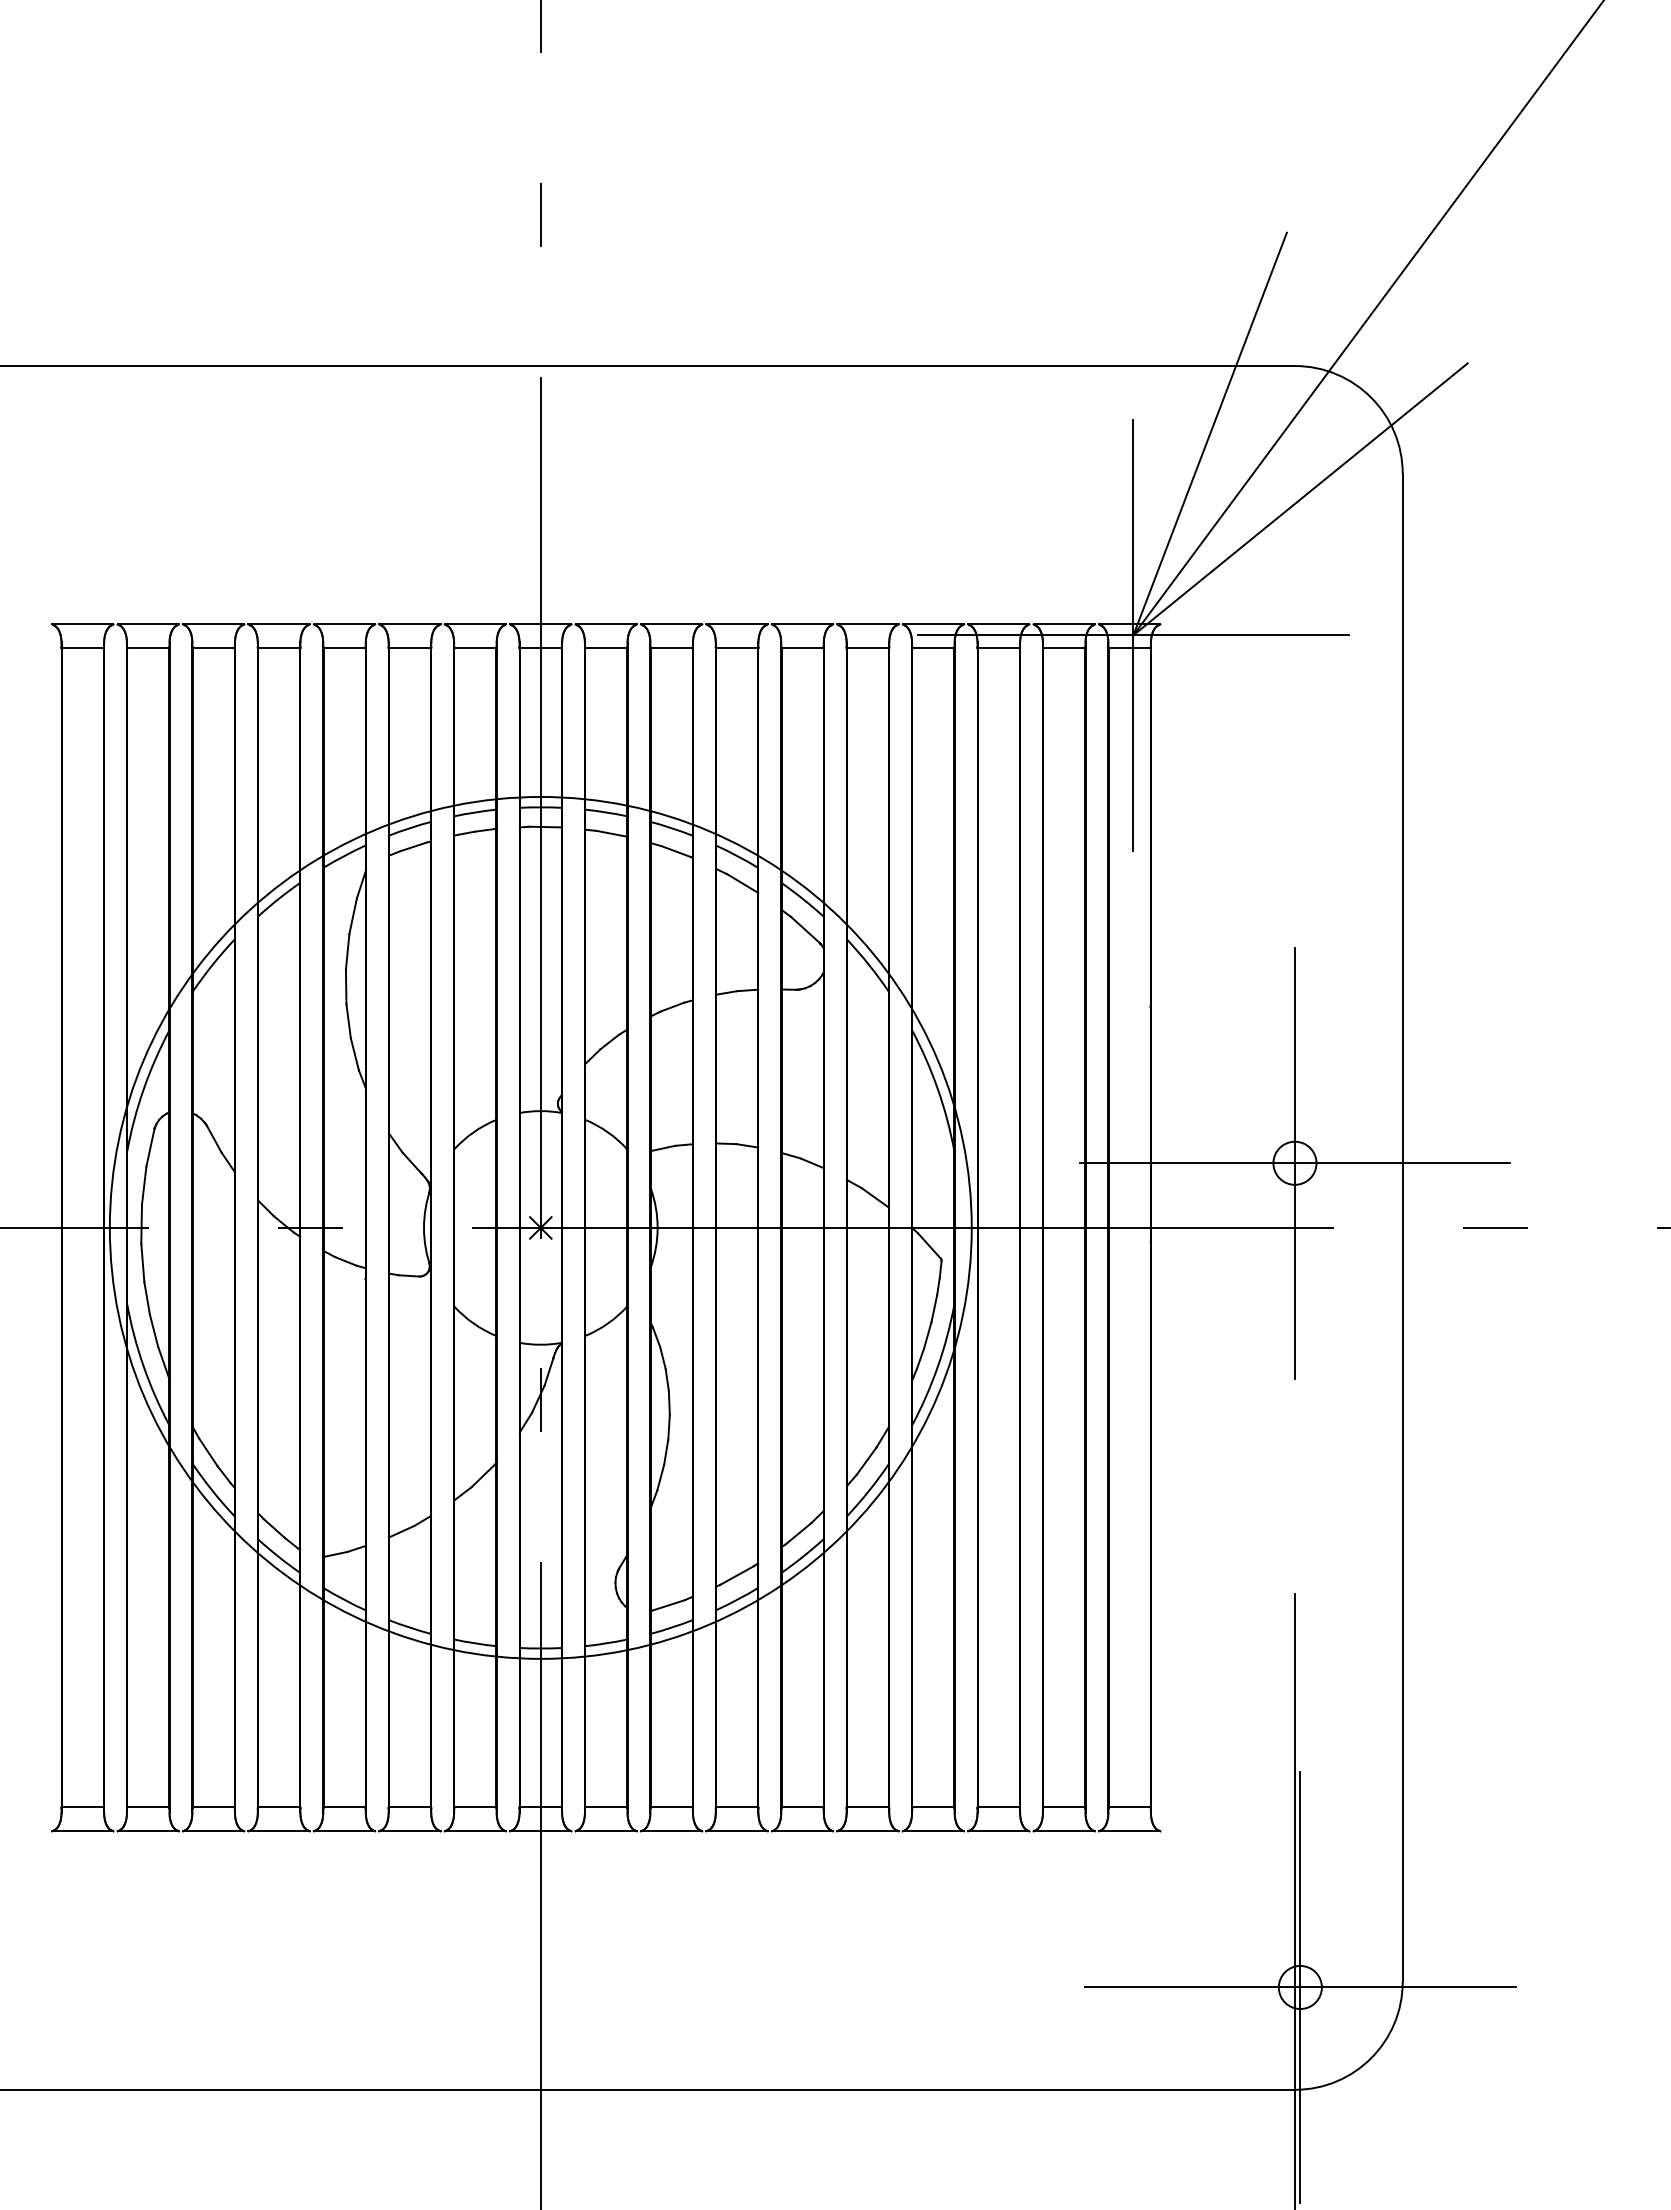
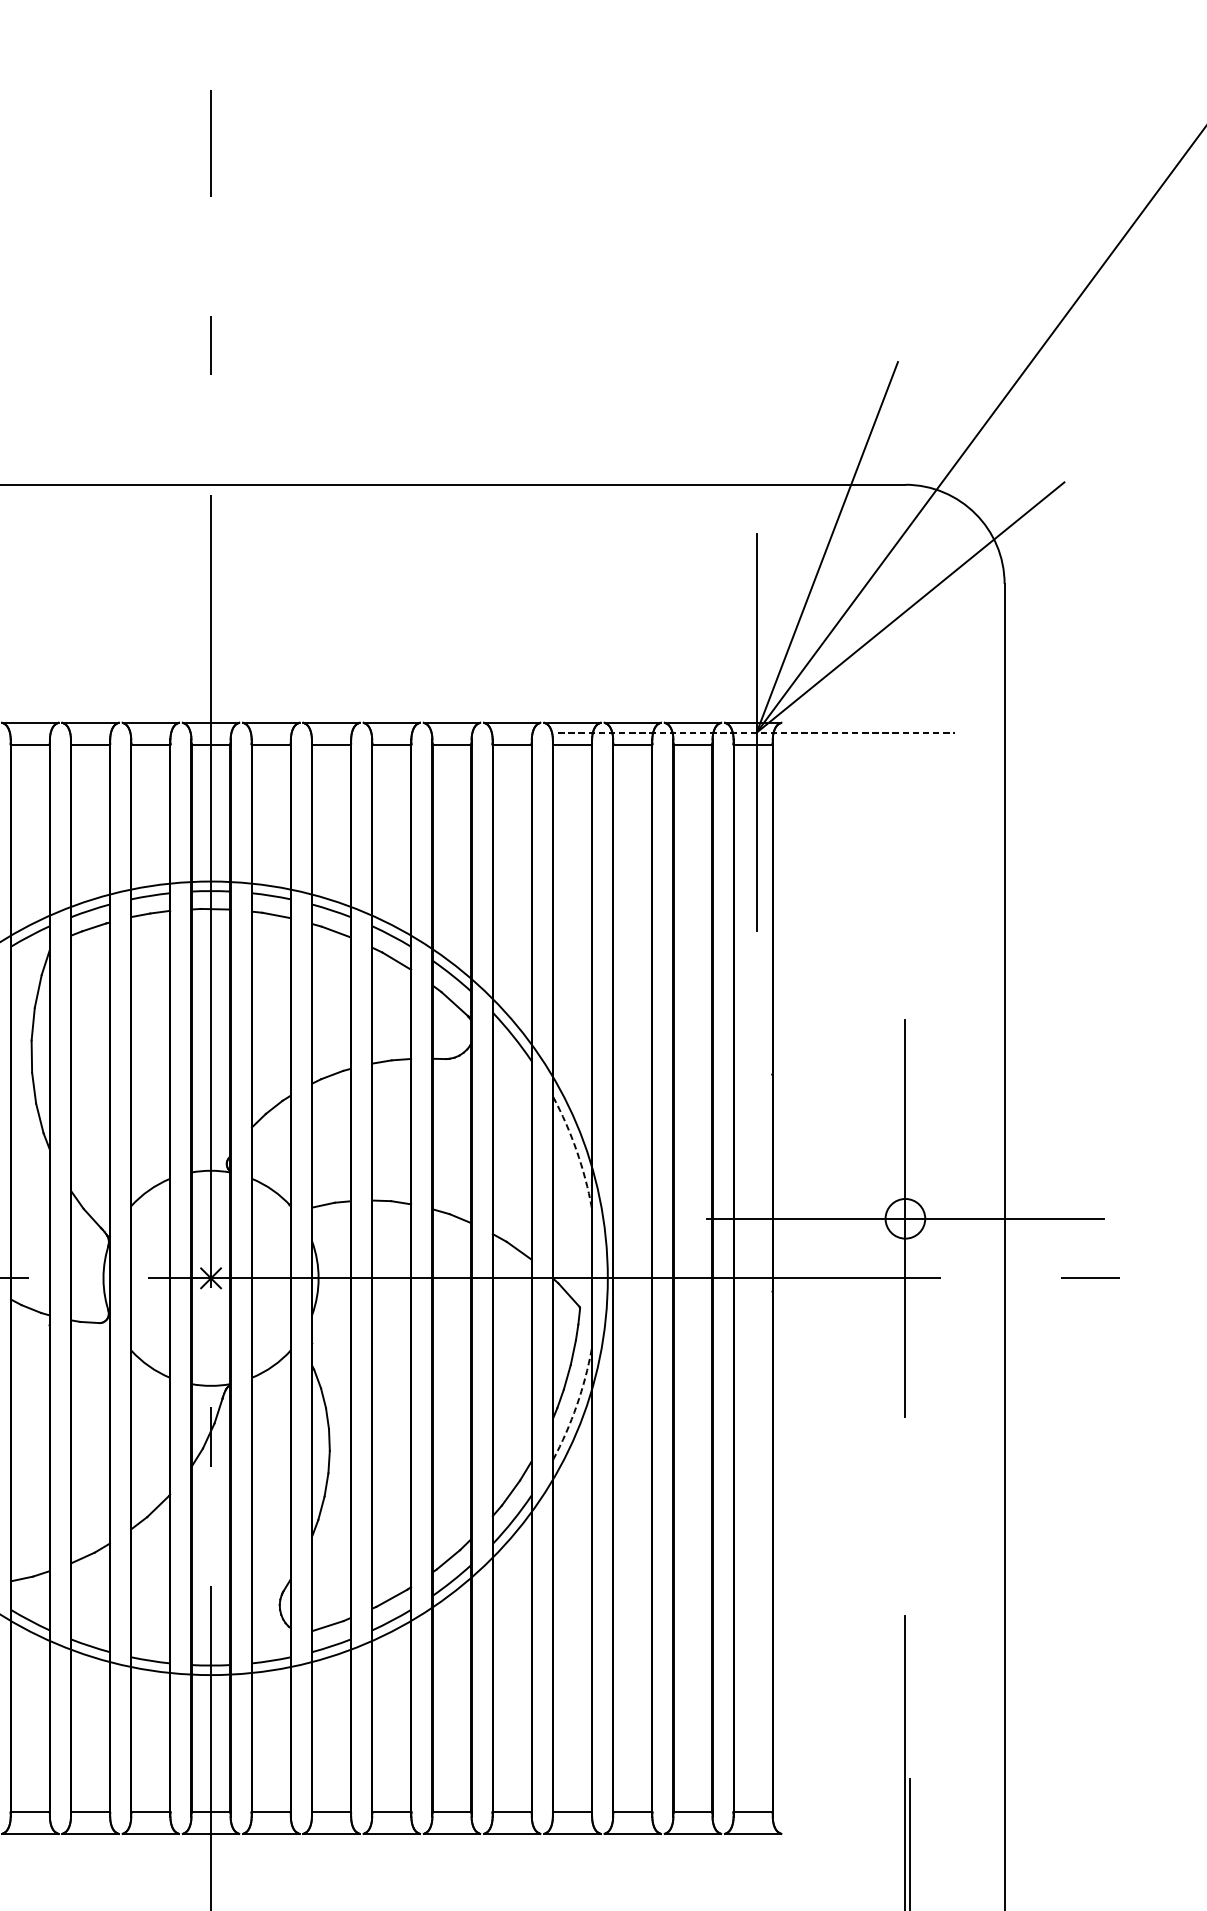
line: (1133, 635) -> (756, 732), solid -> dashed
arc: (937, 1089) -> (576, 1150), solid -> dashed
arc: (937, 1366) -> (576, 1405), solid -> dashed

